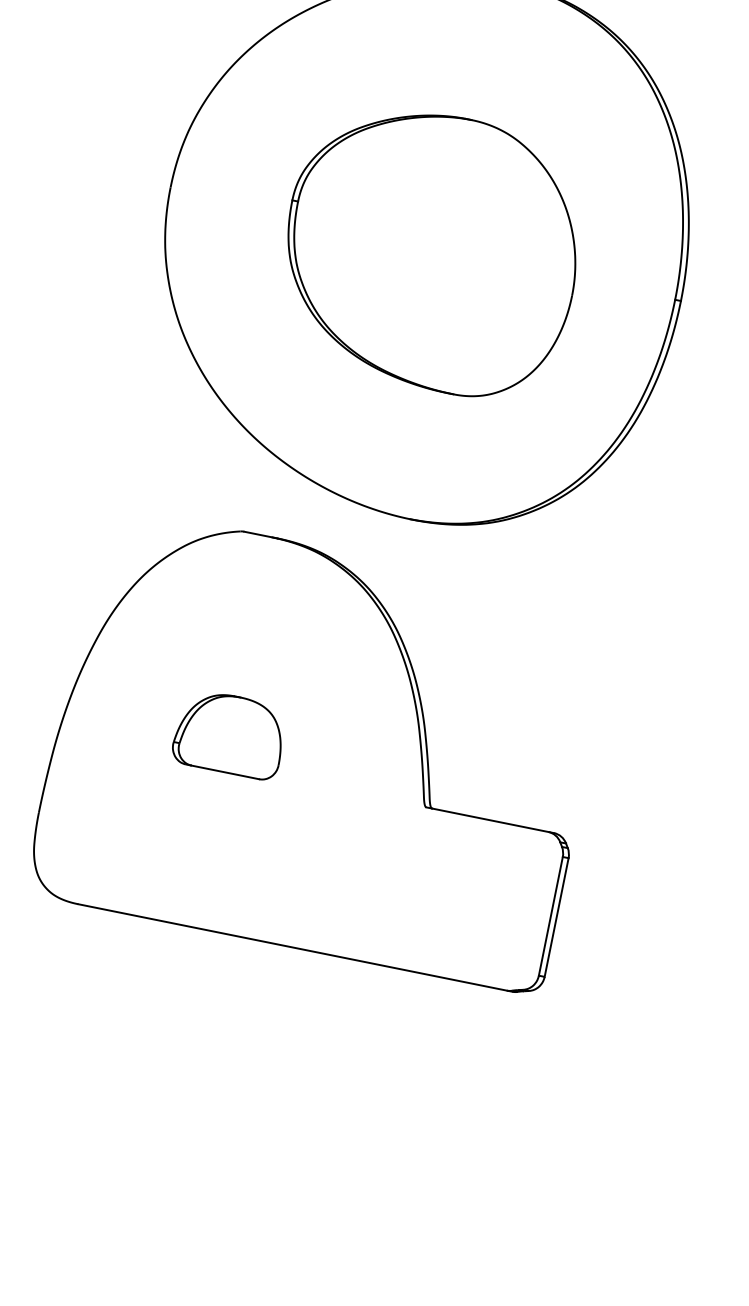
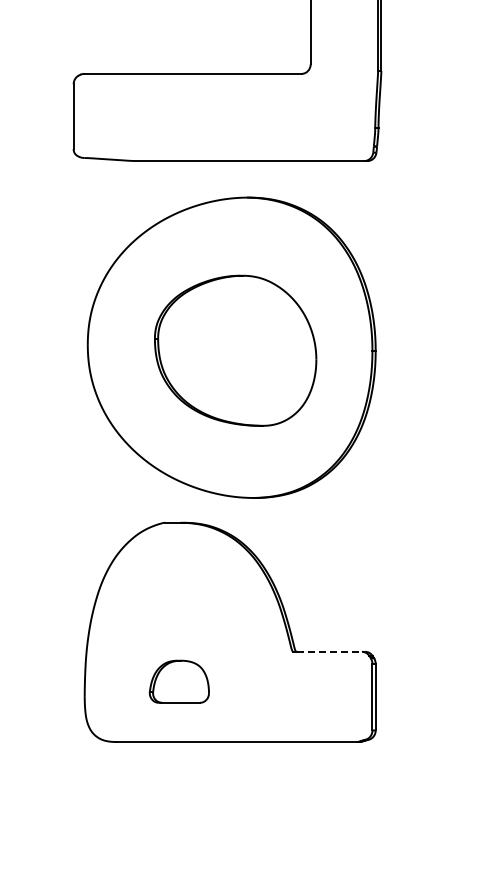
part: (228, 733) -> (178, 681), moved
line: (494, 820) -> (331, 651), solid -> dashed

